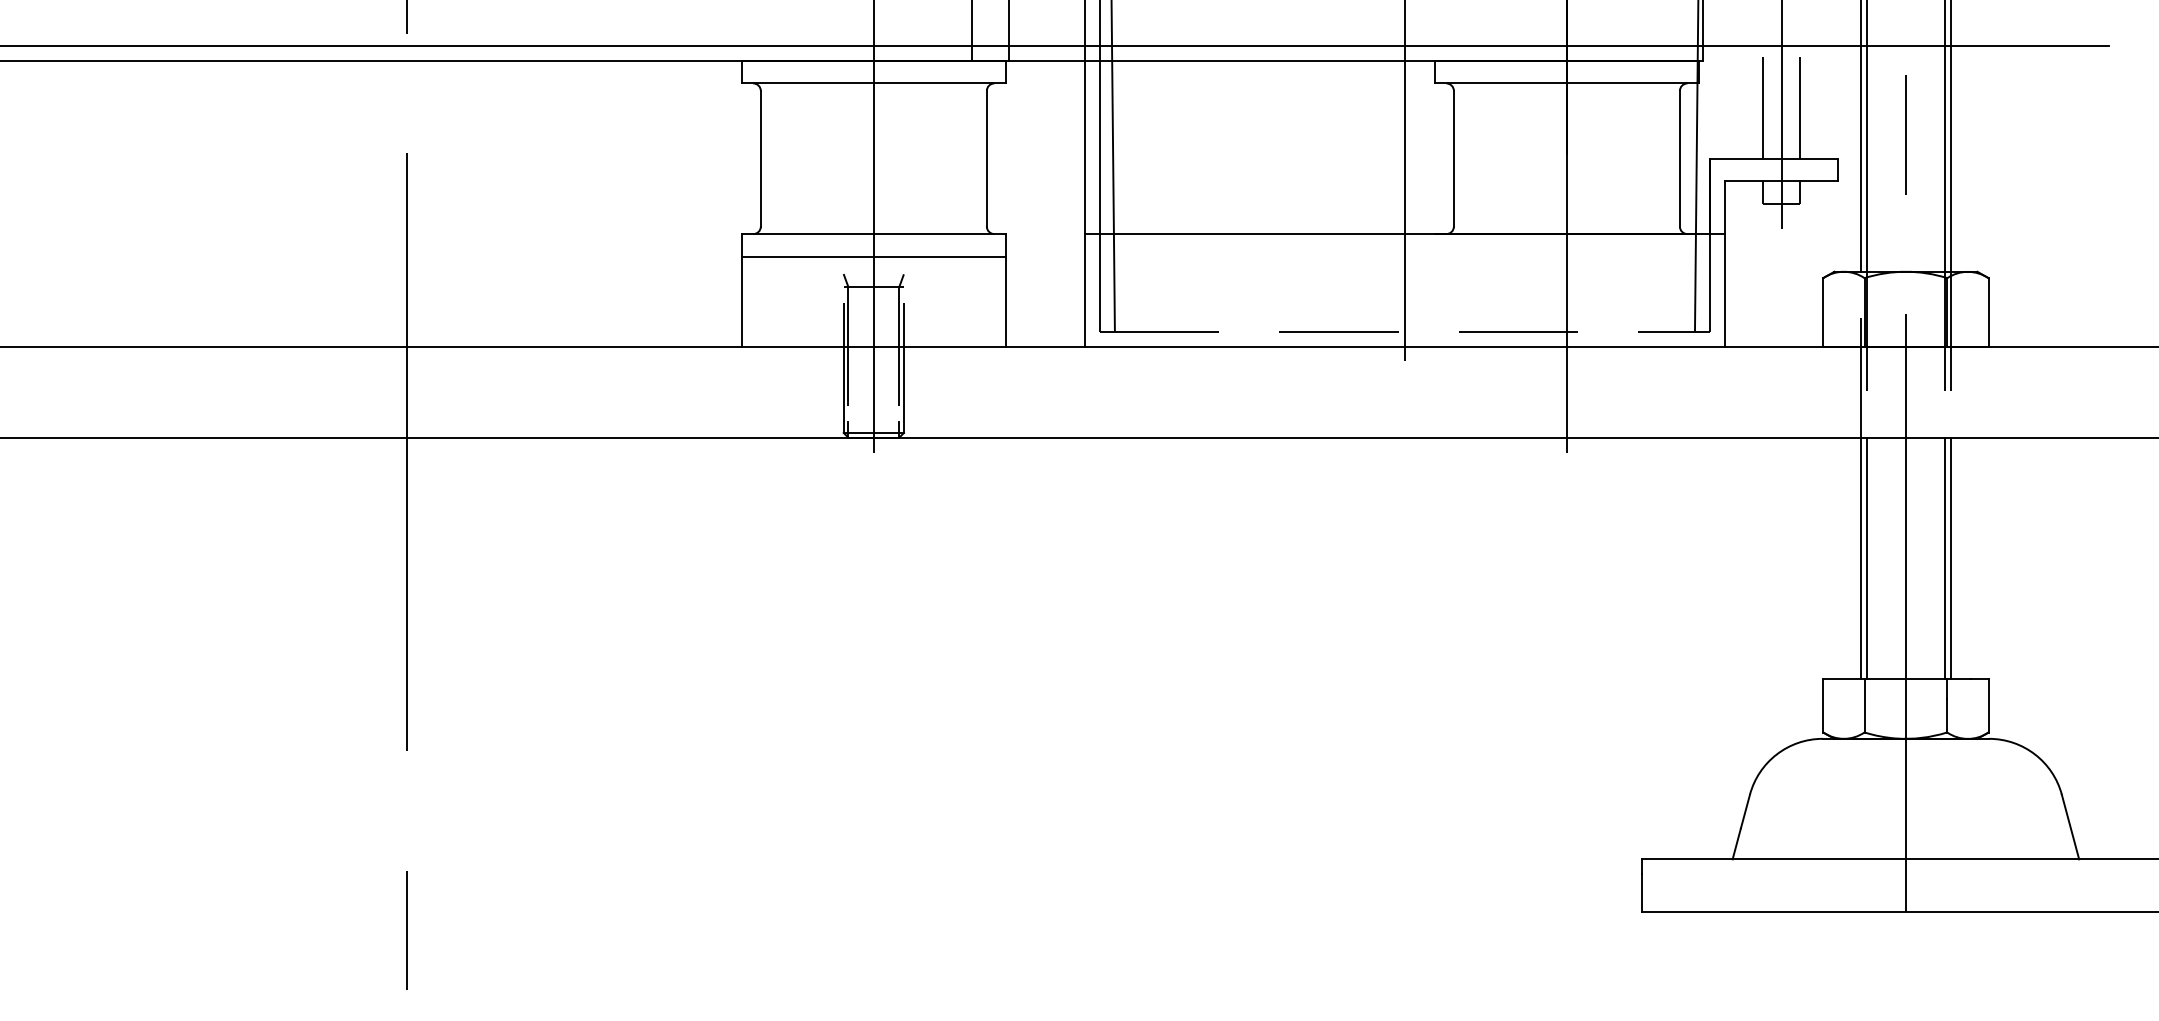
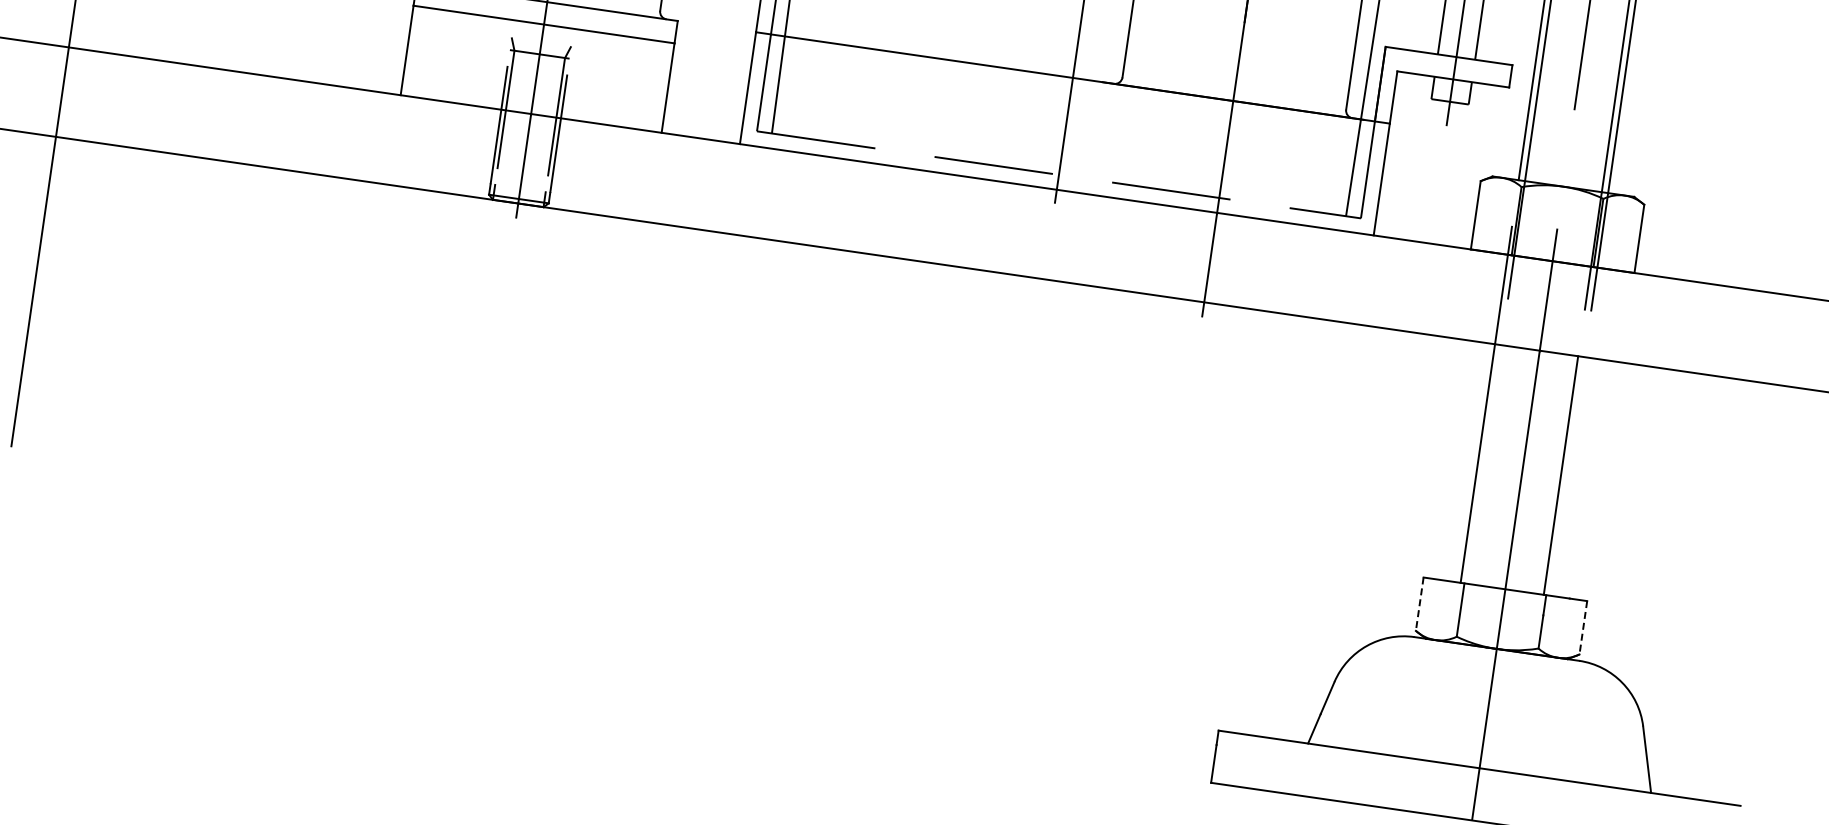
line: (1867, 557) -> (1484, 463), removed
line: (1951, 557) -> (1567, 475), removed
line: (1823, 705) -> (1419, 604), solid -> dashed
line: (1988, 705) -> (1583, 627), solid -> dashed

